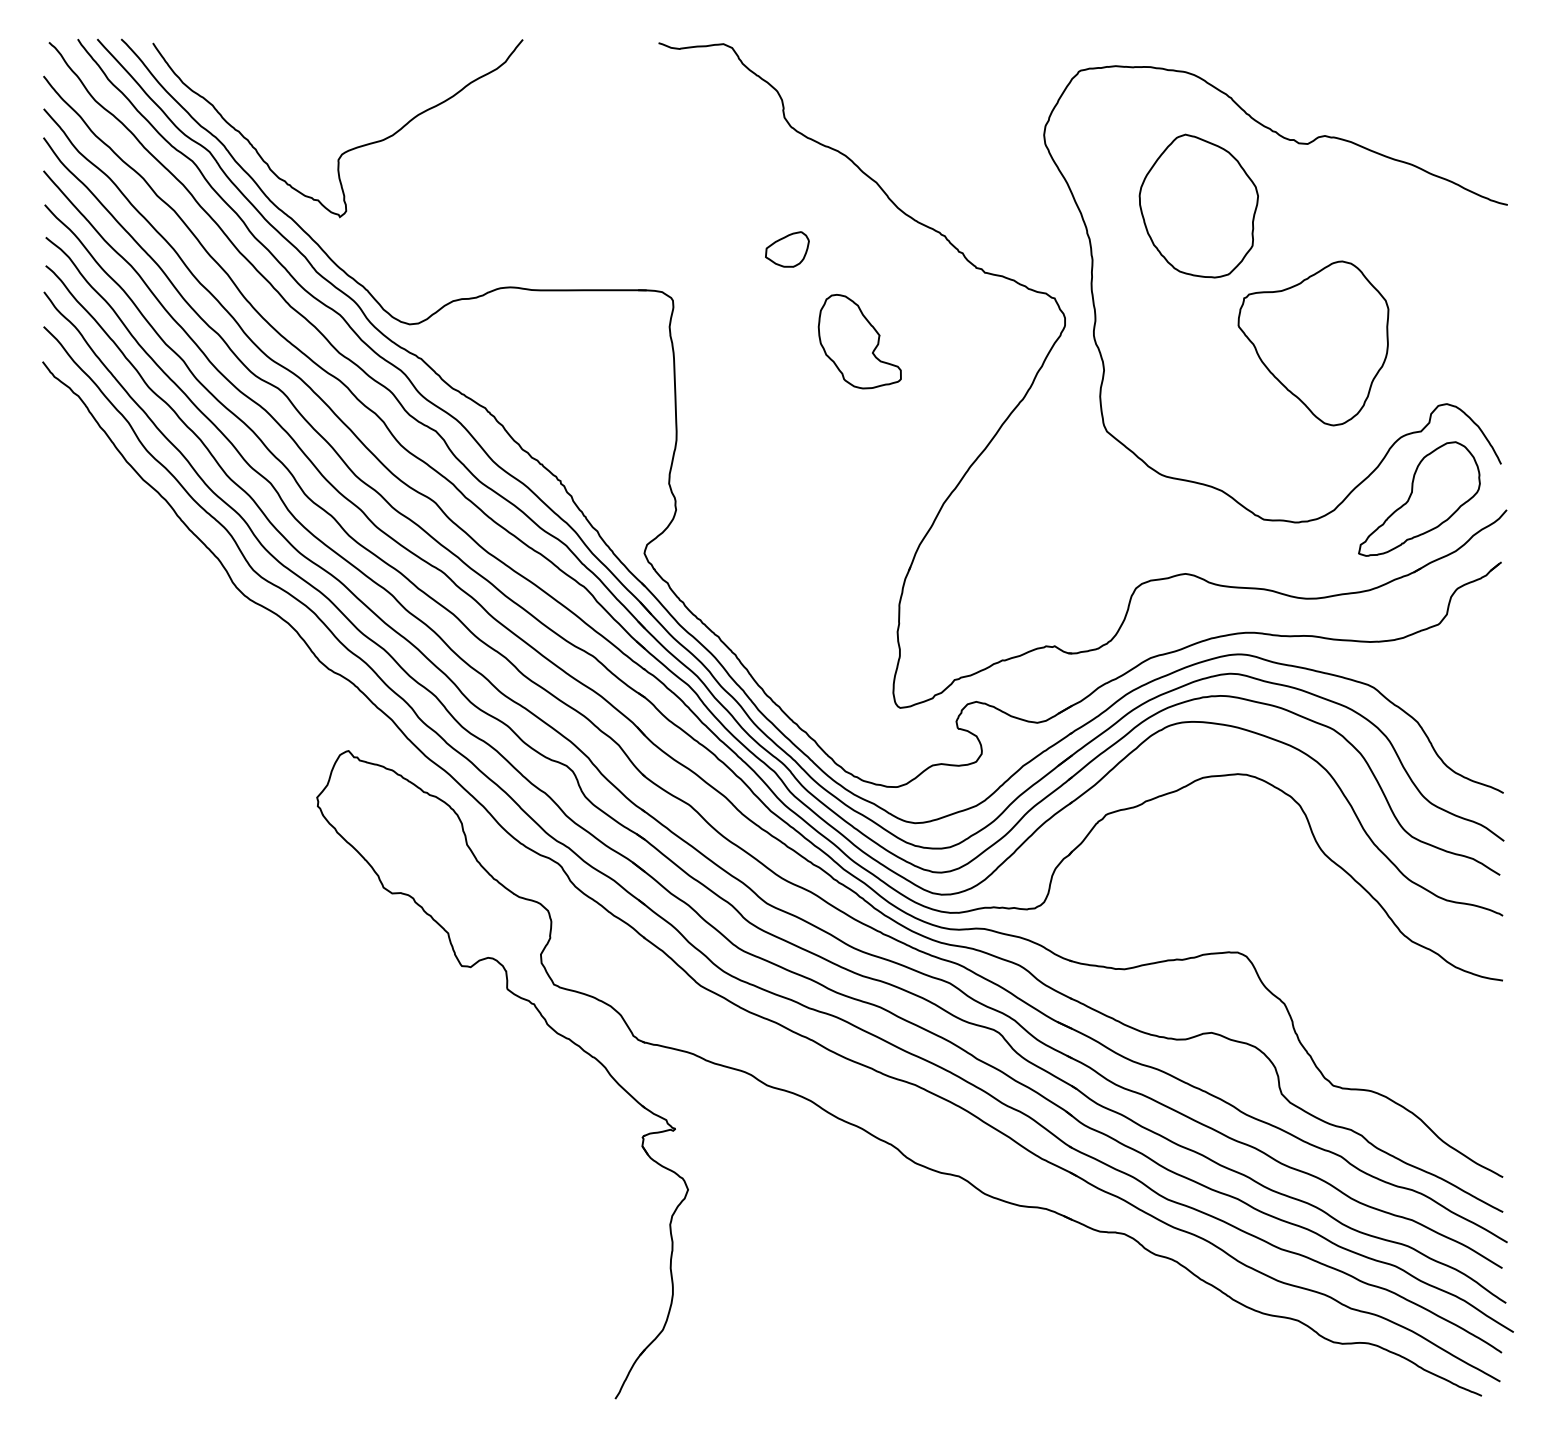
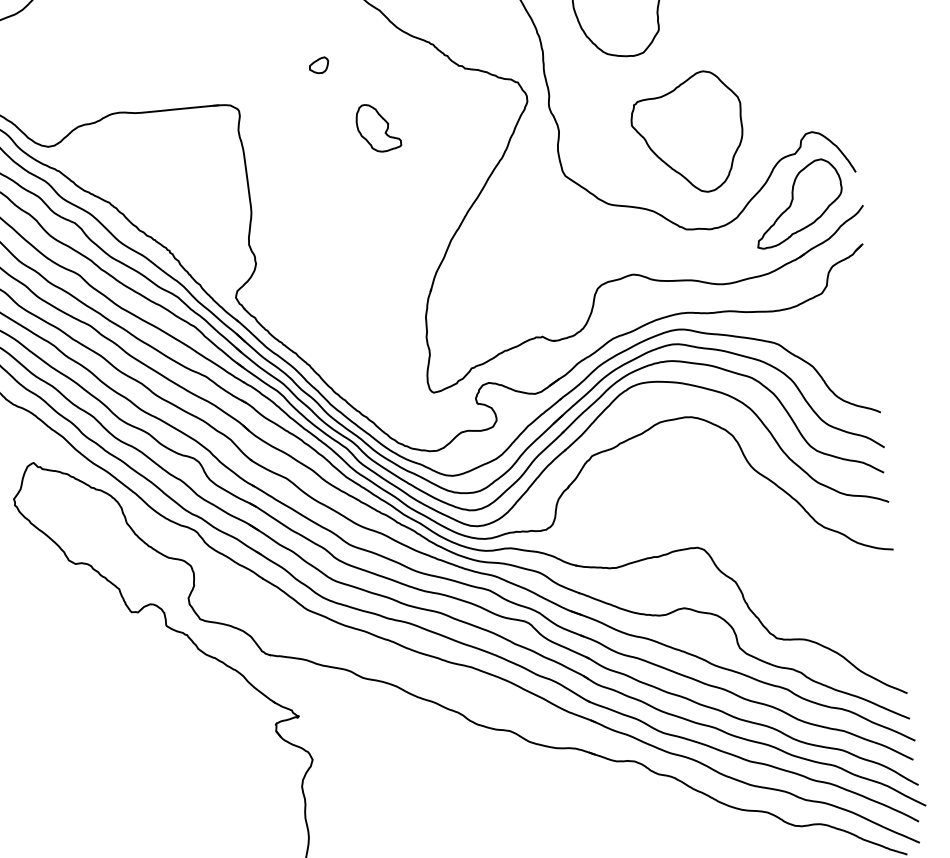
part: (787, 249) -> (319, 65), size x0.6
part: (859, 341) -> (378, 127), size x0.7
part: (1313, 343) -> (687, 133), moved

